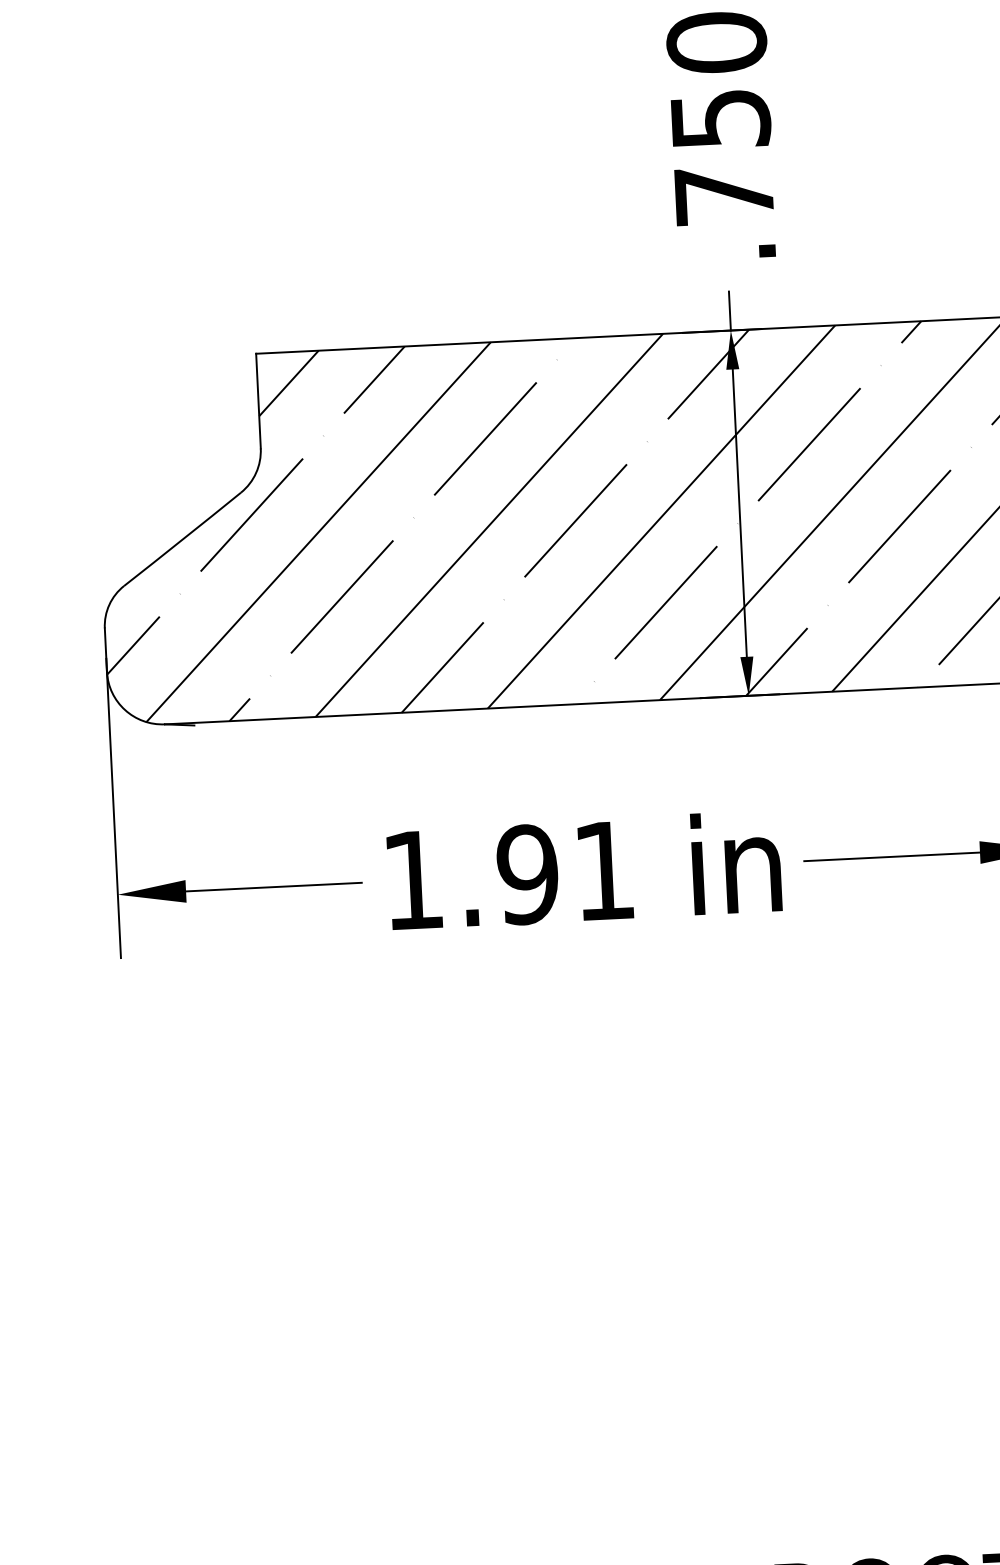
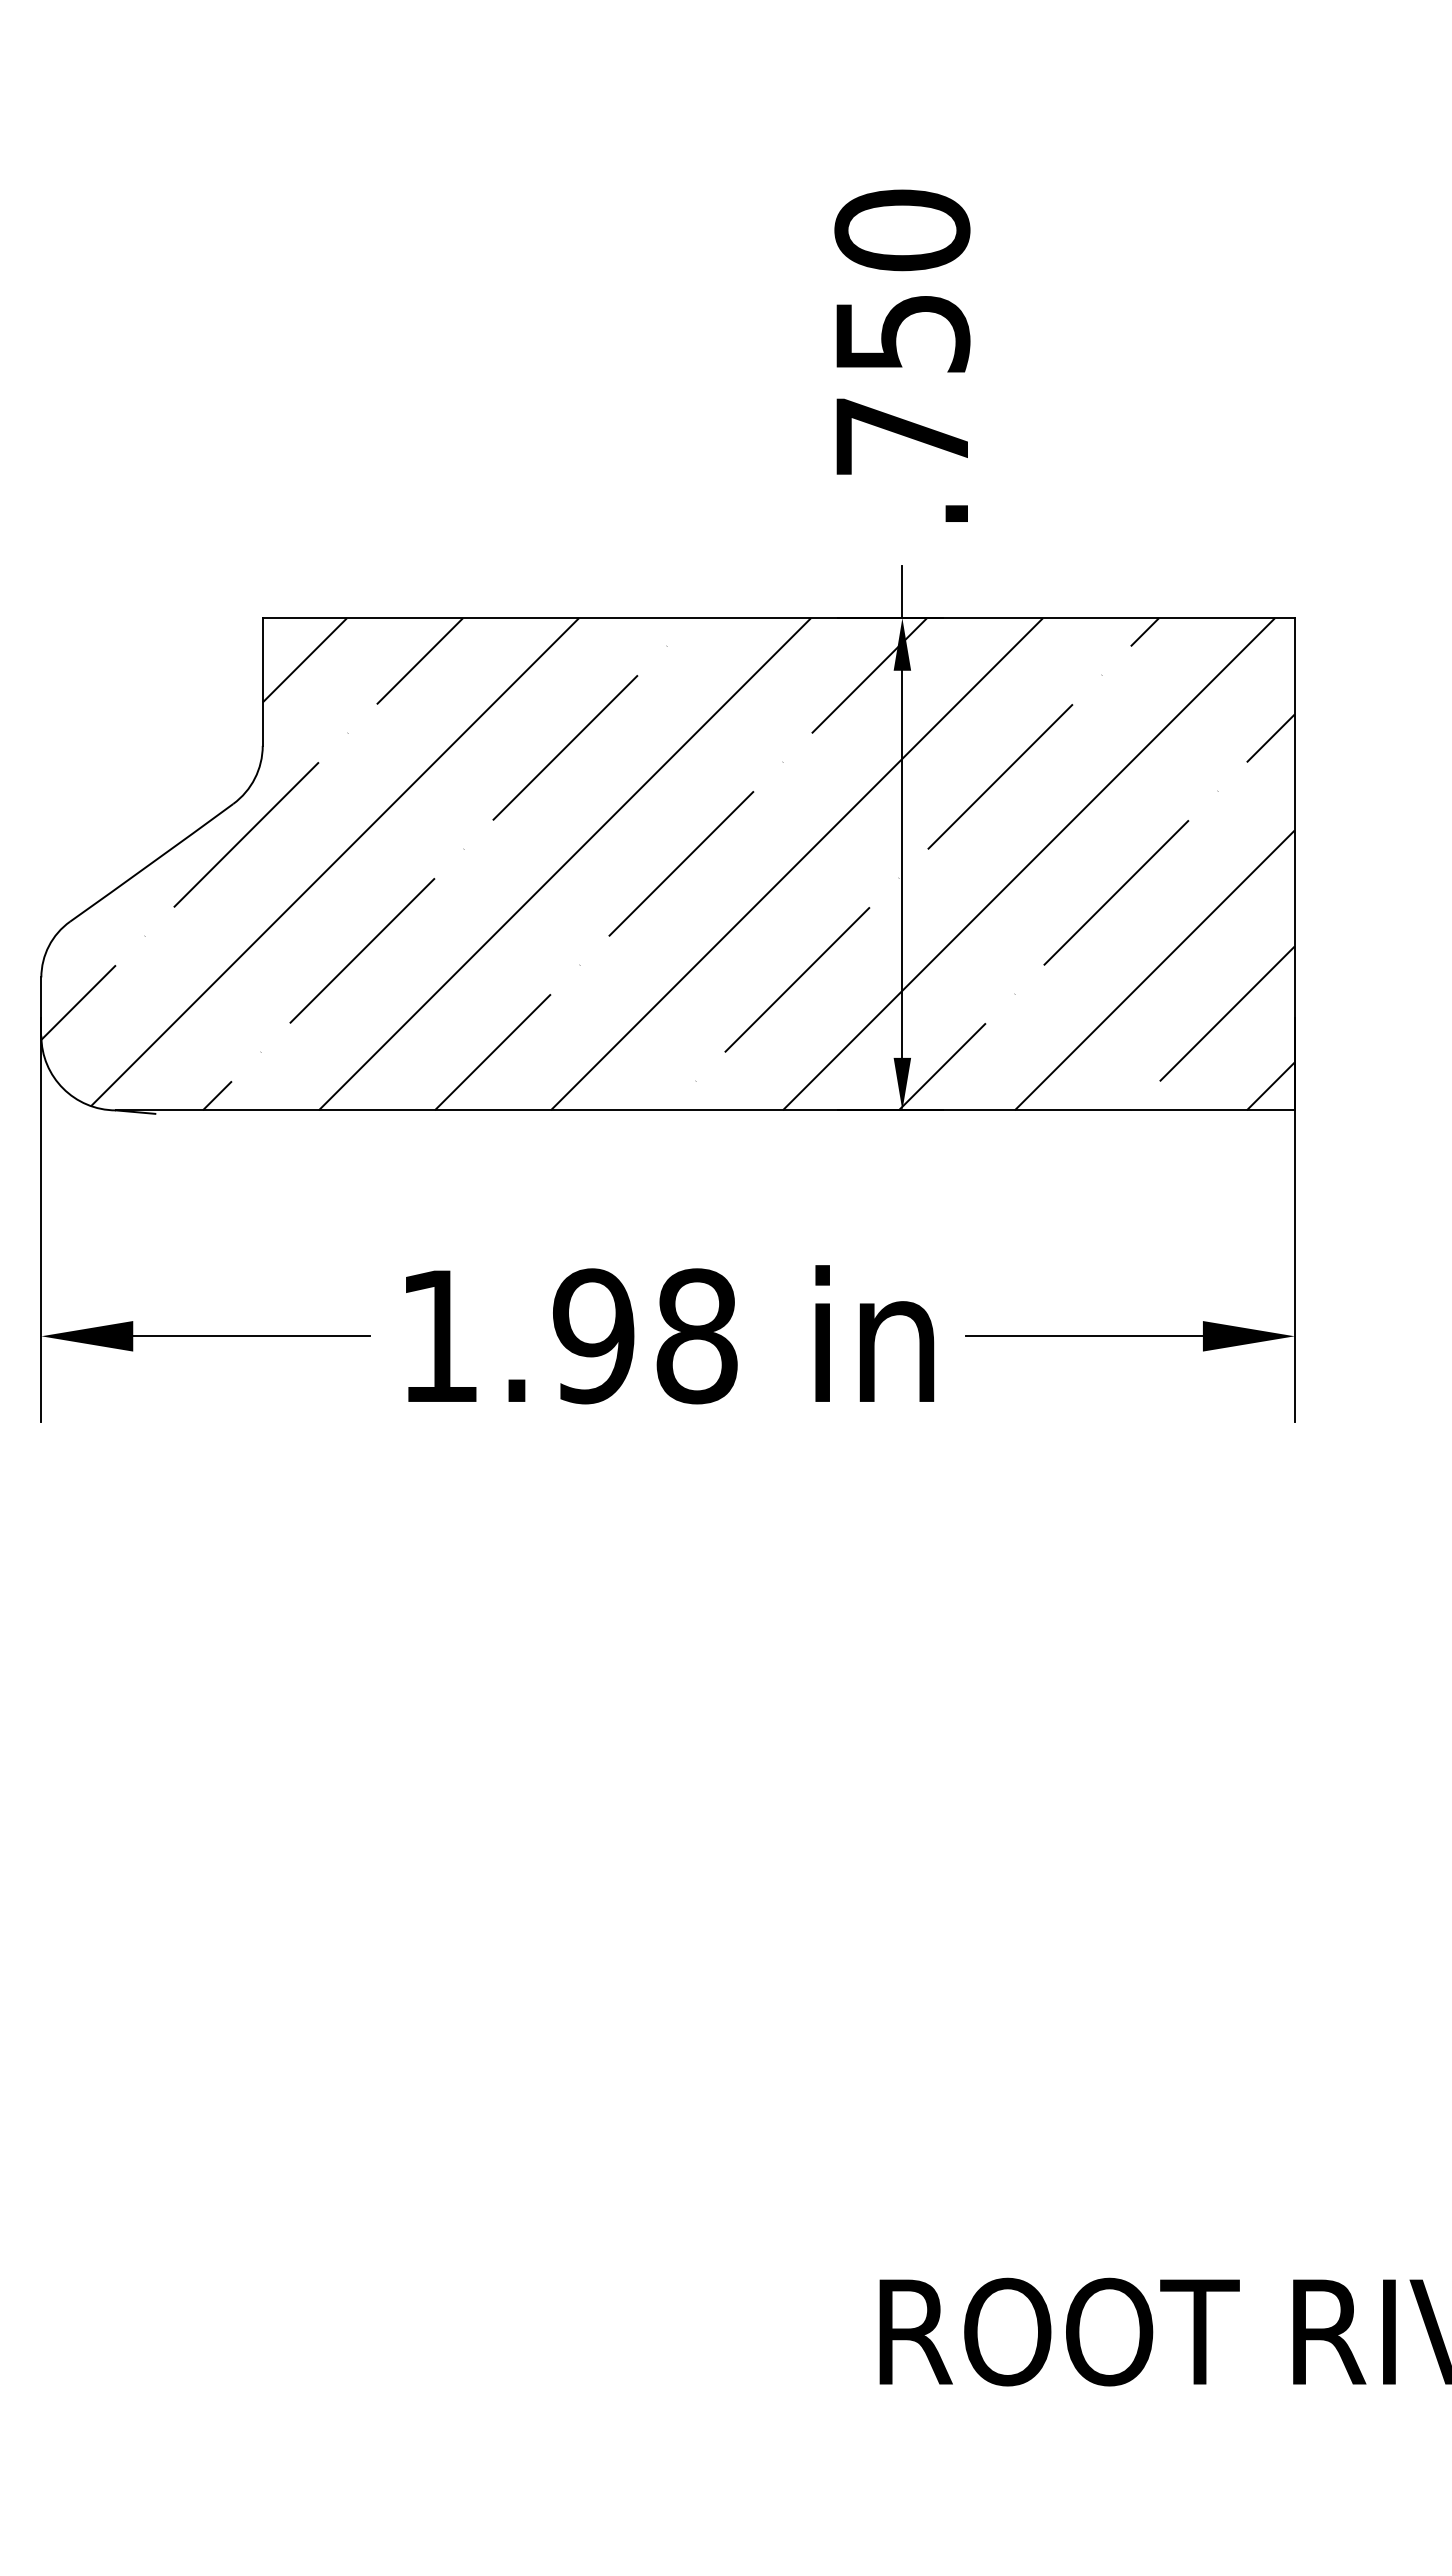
text: (604, 871) -> (696, 1336), 1.91 -> 1.98

